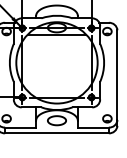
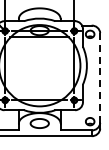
line: (117, 75) -> (100, 78), solid -> dashed

